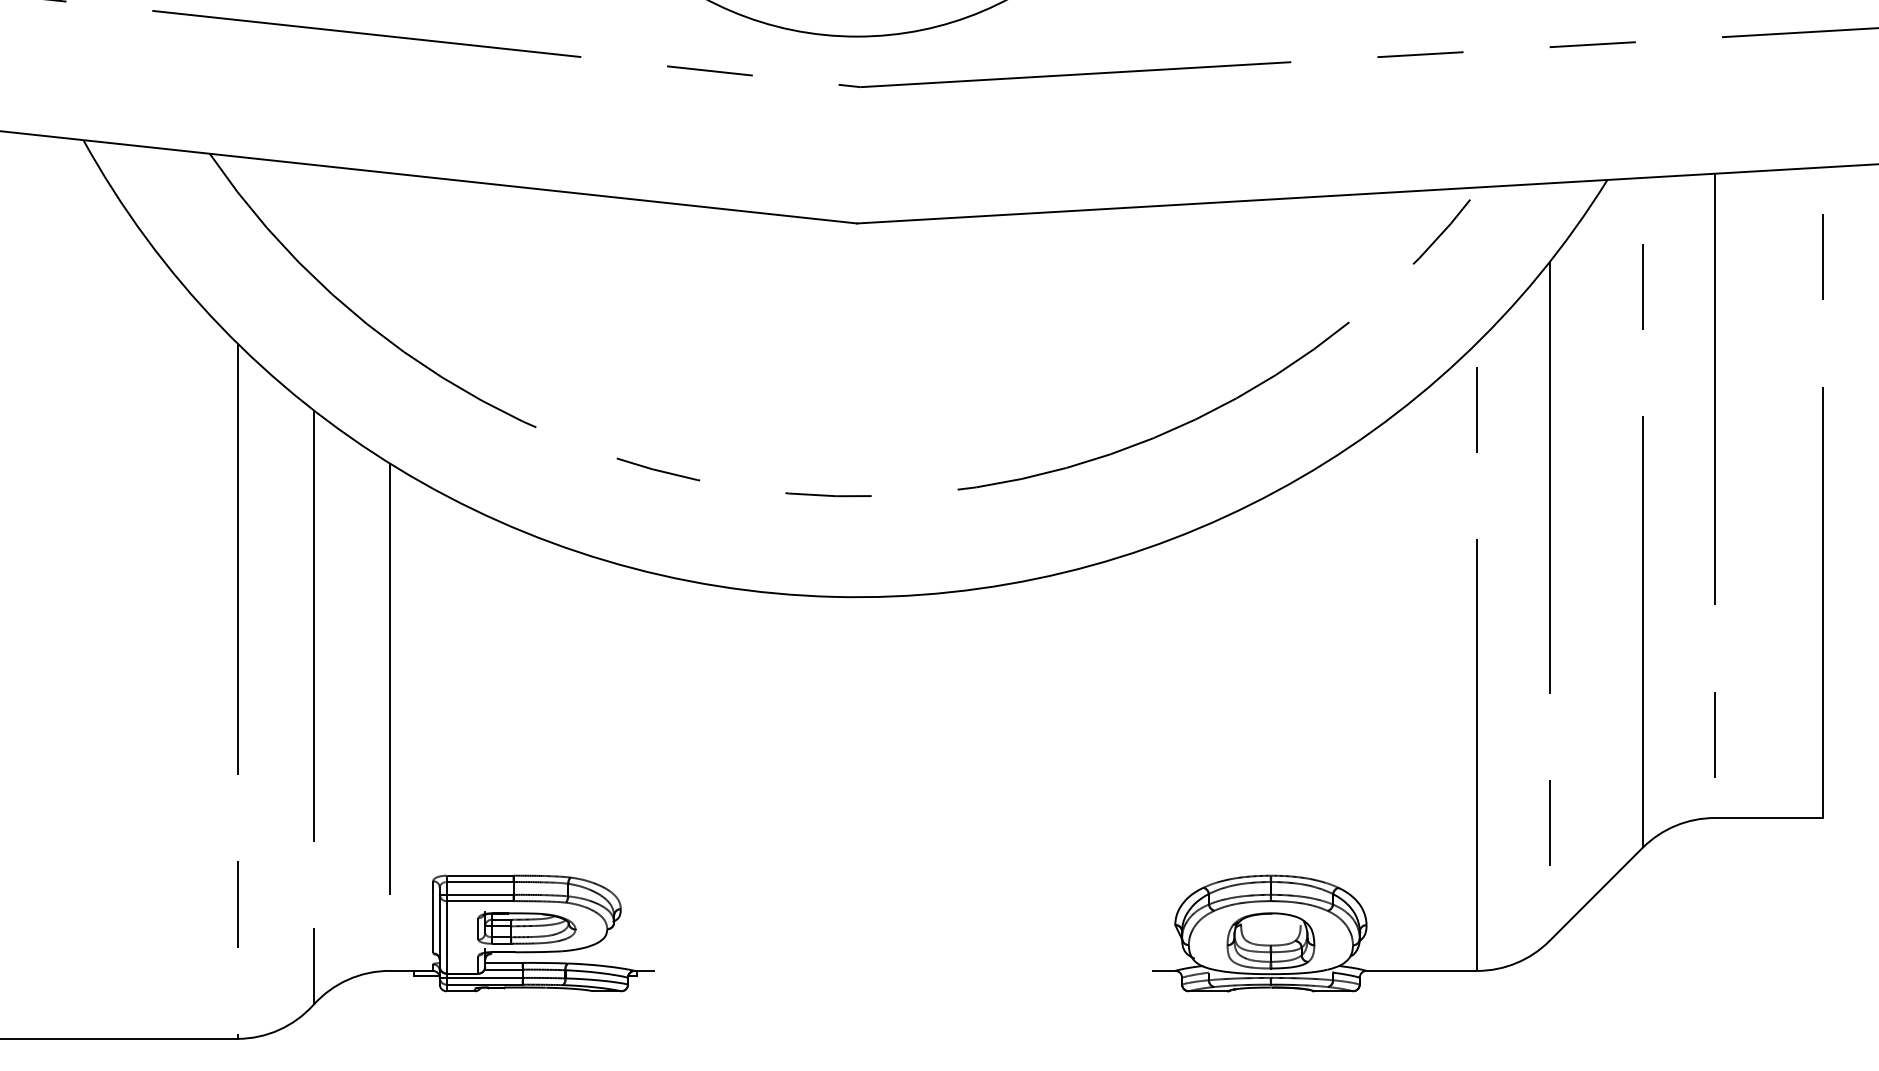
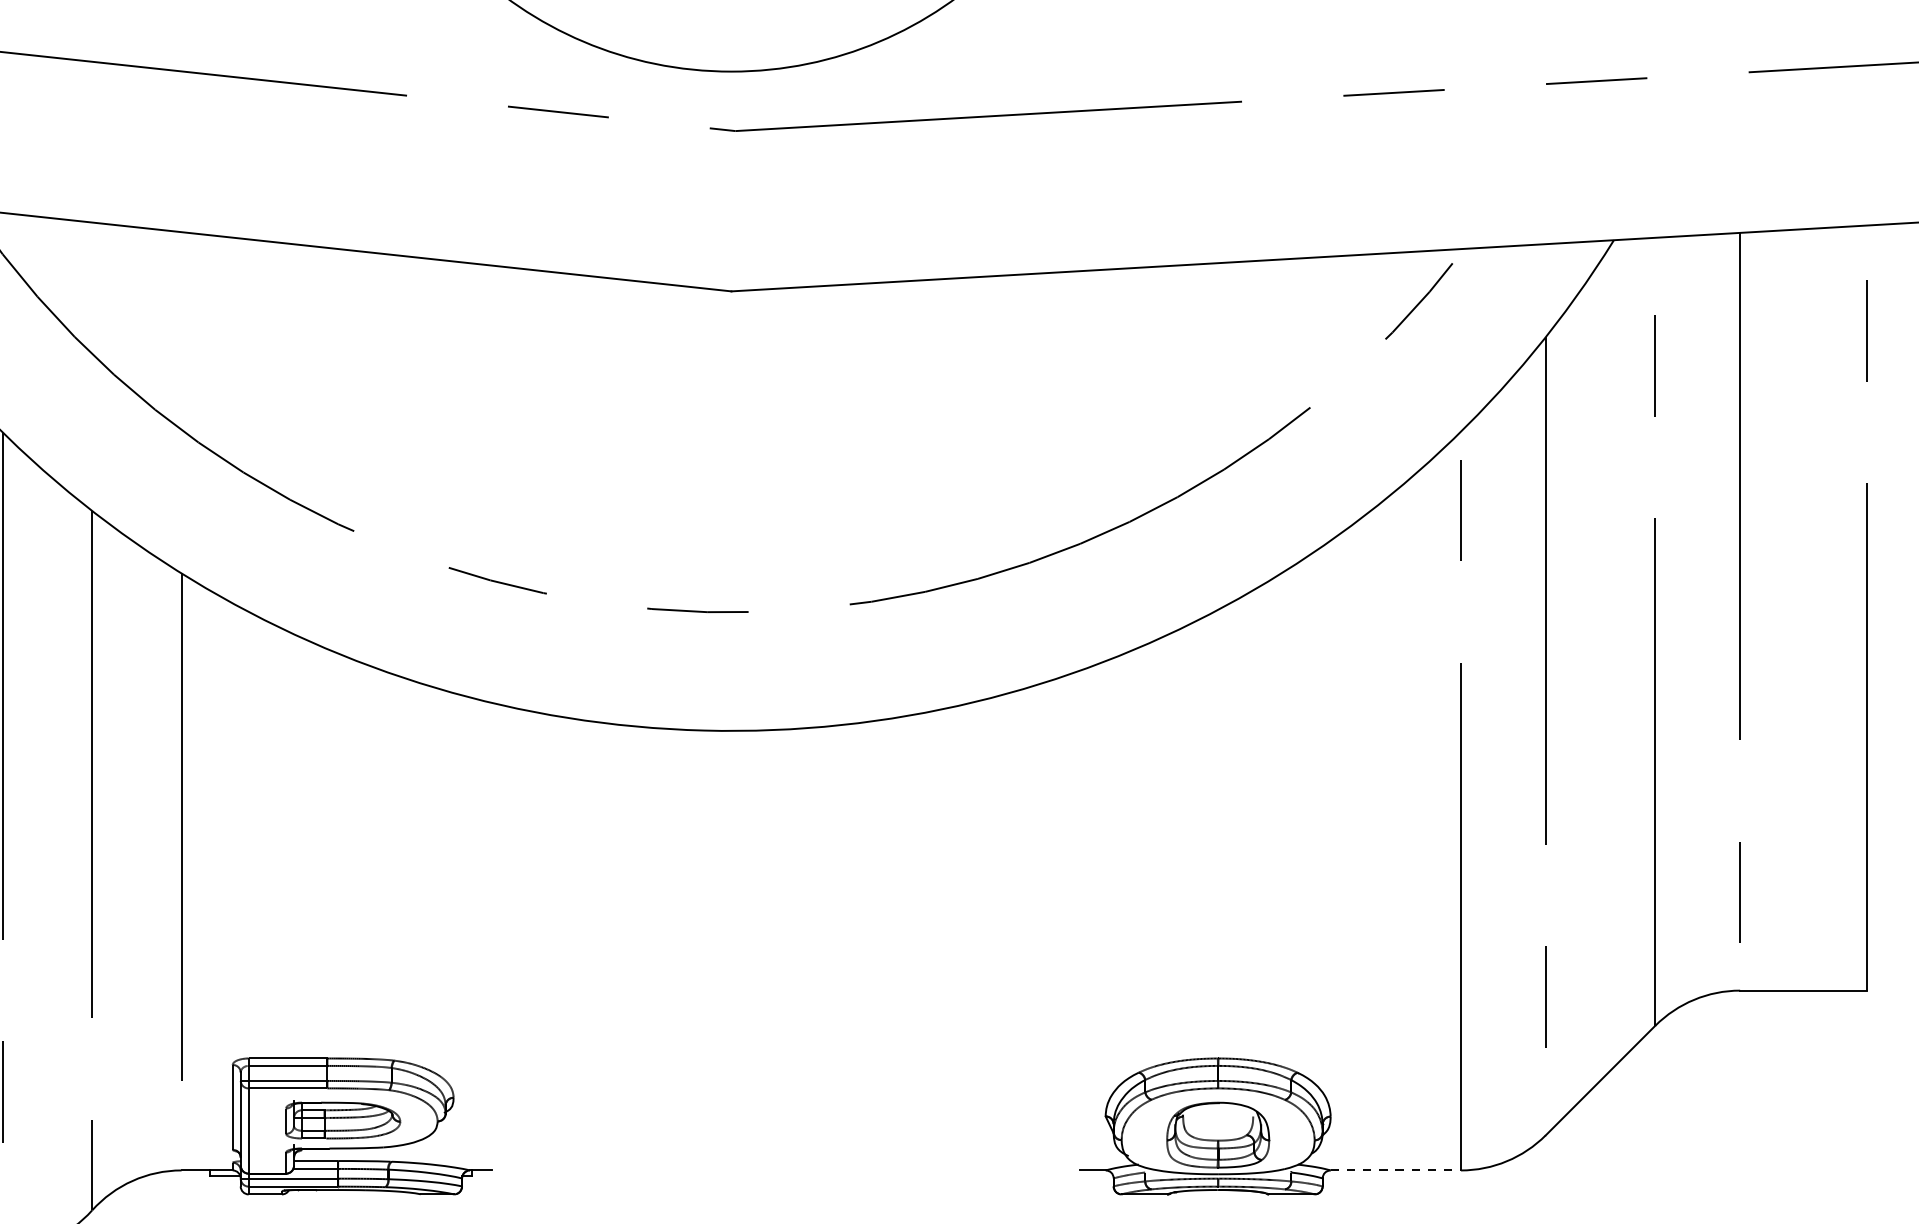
line: (1422, 970) -> (1396, 1169), solid -> dashed

